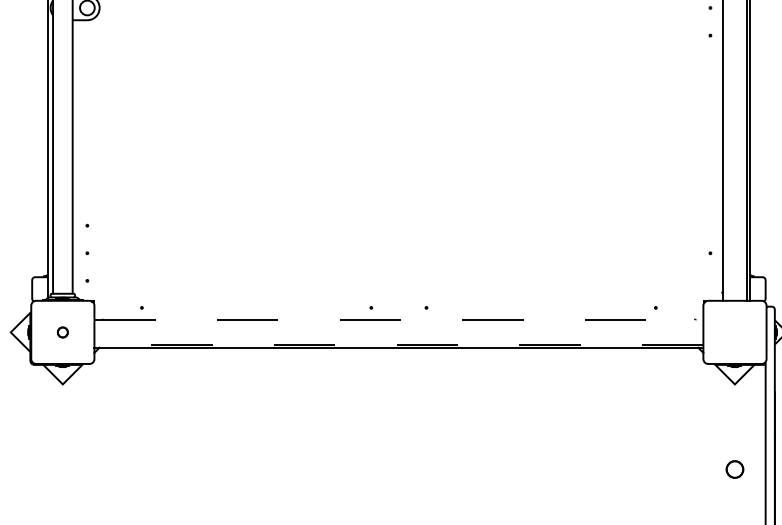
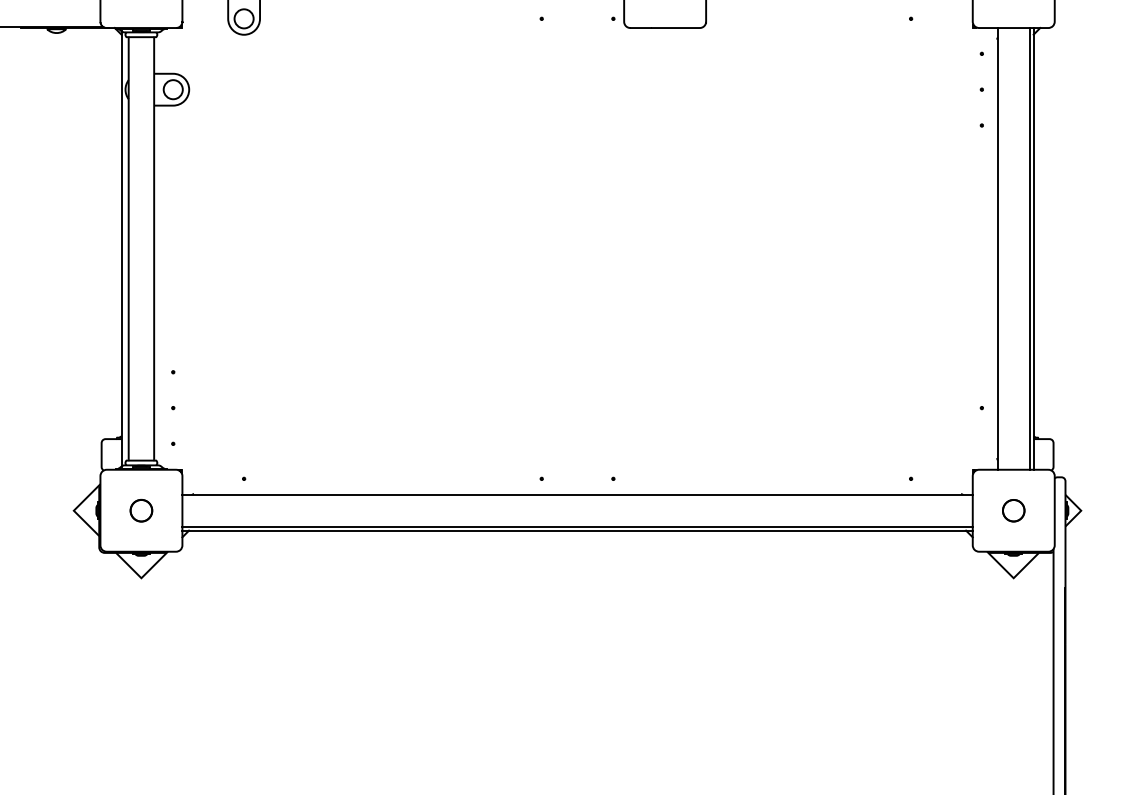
line: (399, 319) -> (578, 494), dashed -> solid
part: (62, 332) -> (141, 510), size x1.67
line: (398, 344) -> (577, 526), dashed -> solid
circle: (734, 469) -> (1013, 510), moved

